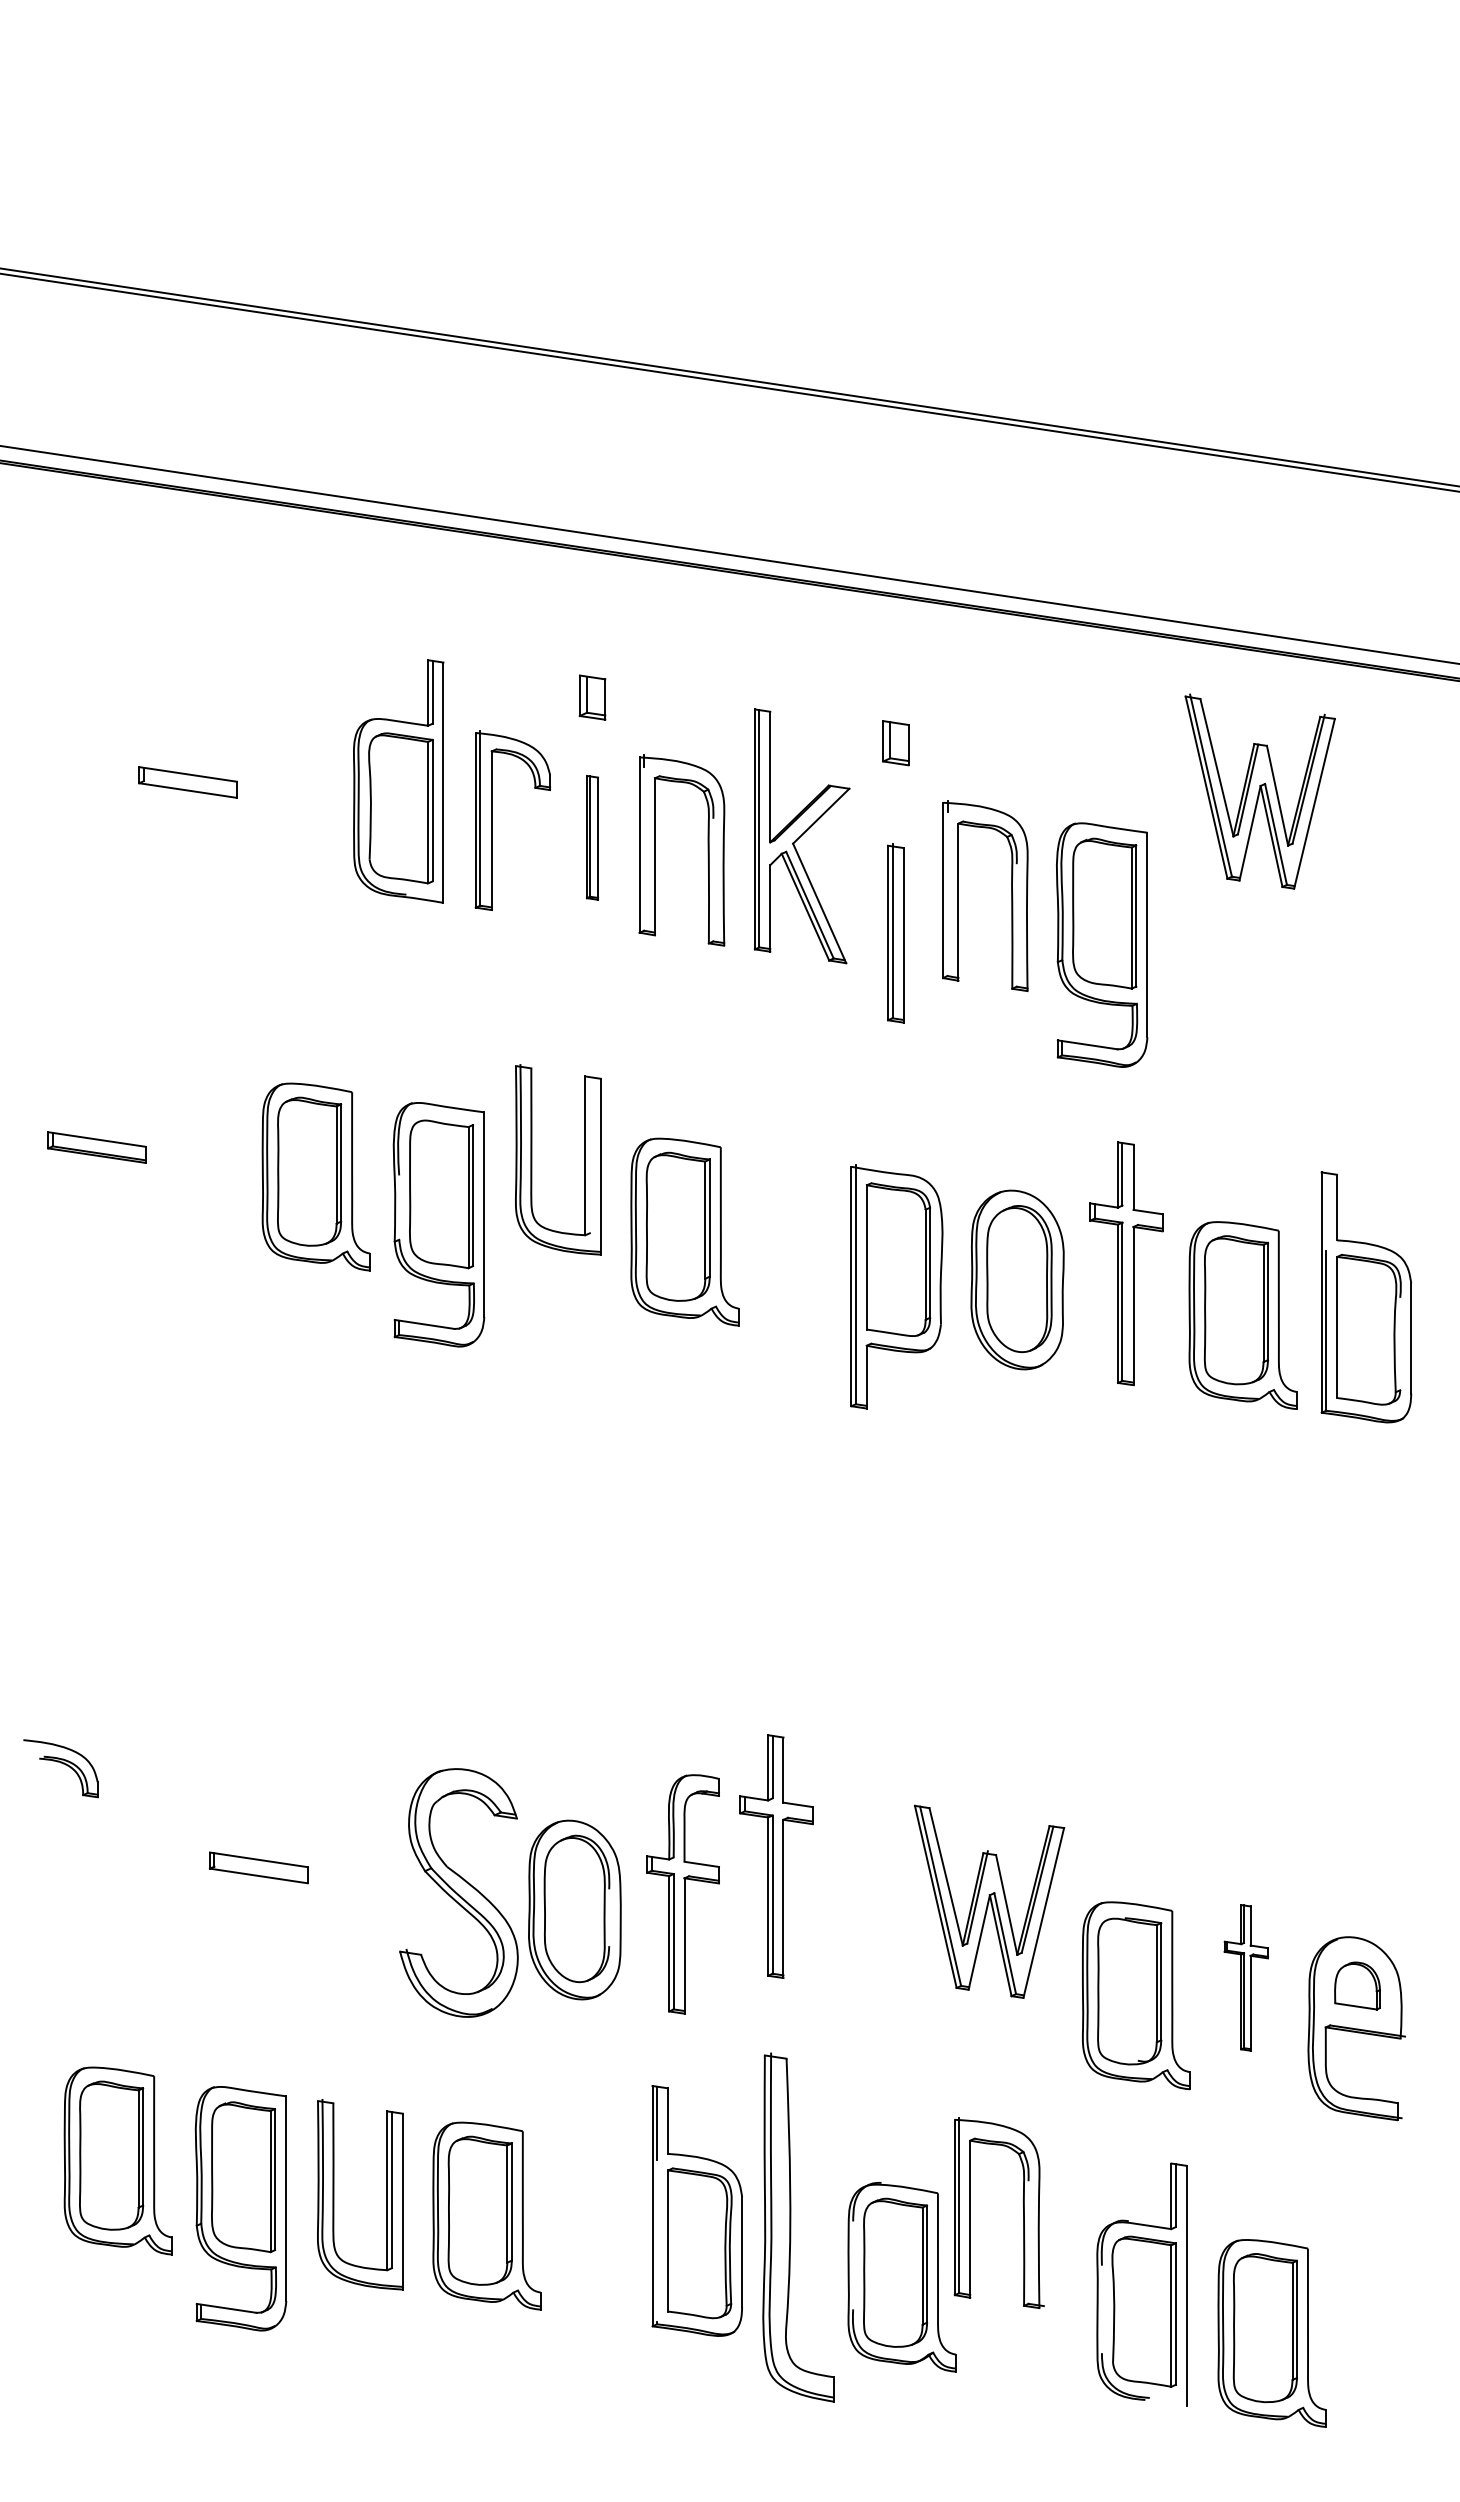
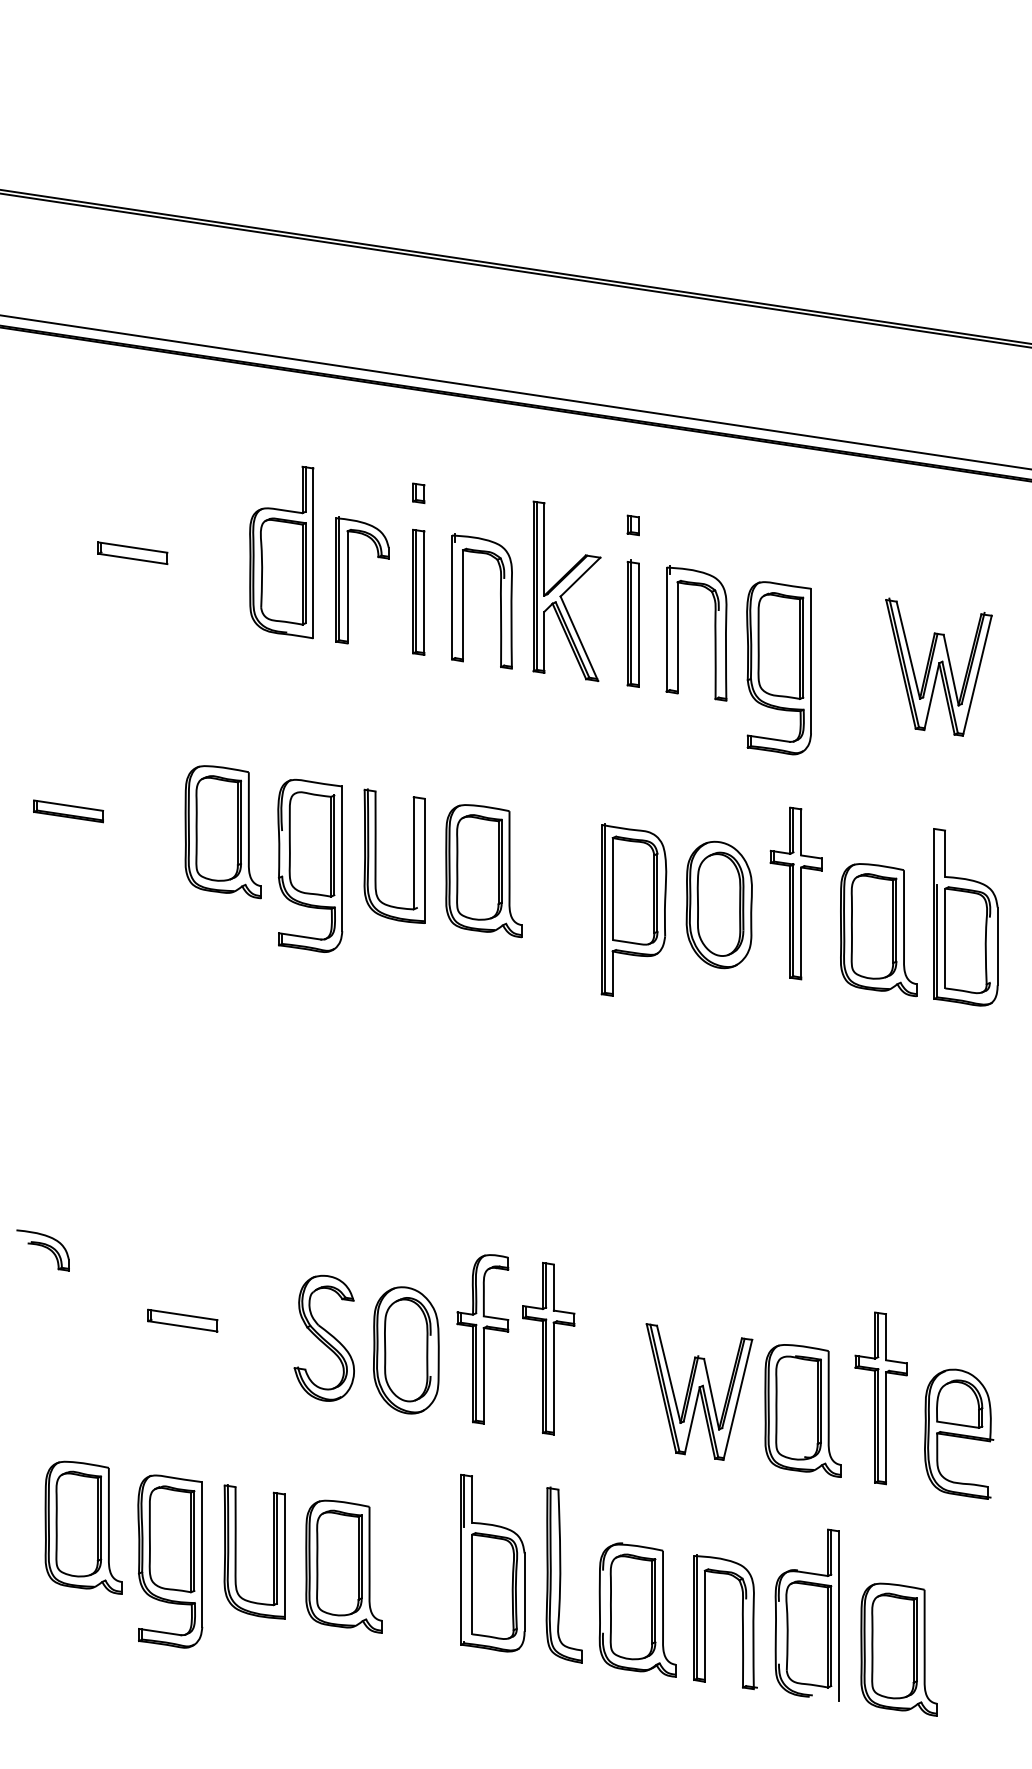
part: (592, 697) -> (418, 493), size x0.62
part: (895, 742) -> (633, 524), size x0.62
part: (1259, 791) -> (938, 667), moved
part: (592, 837) -> (418, 592), size x1.43
part: (895, 933) -> (633, 623), moved
part: (532, 1159) -> (376, 855), moved
part: (776, 1856) -> (548, 1348), moved
part: (458, 1892) -> (324, 1338), size x0.71
part: (989, 1901) -> (699, 1391), moved
part: (1246, 1977) -> (881, 1398), size x1.67
part: (1357, 1985) -> (959, 1403), size x1.43
part: (1023, 2213) -> (742, 1622), moved
part: (798, 2227) -> (564, 1574), size x0.71

